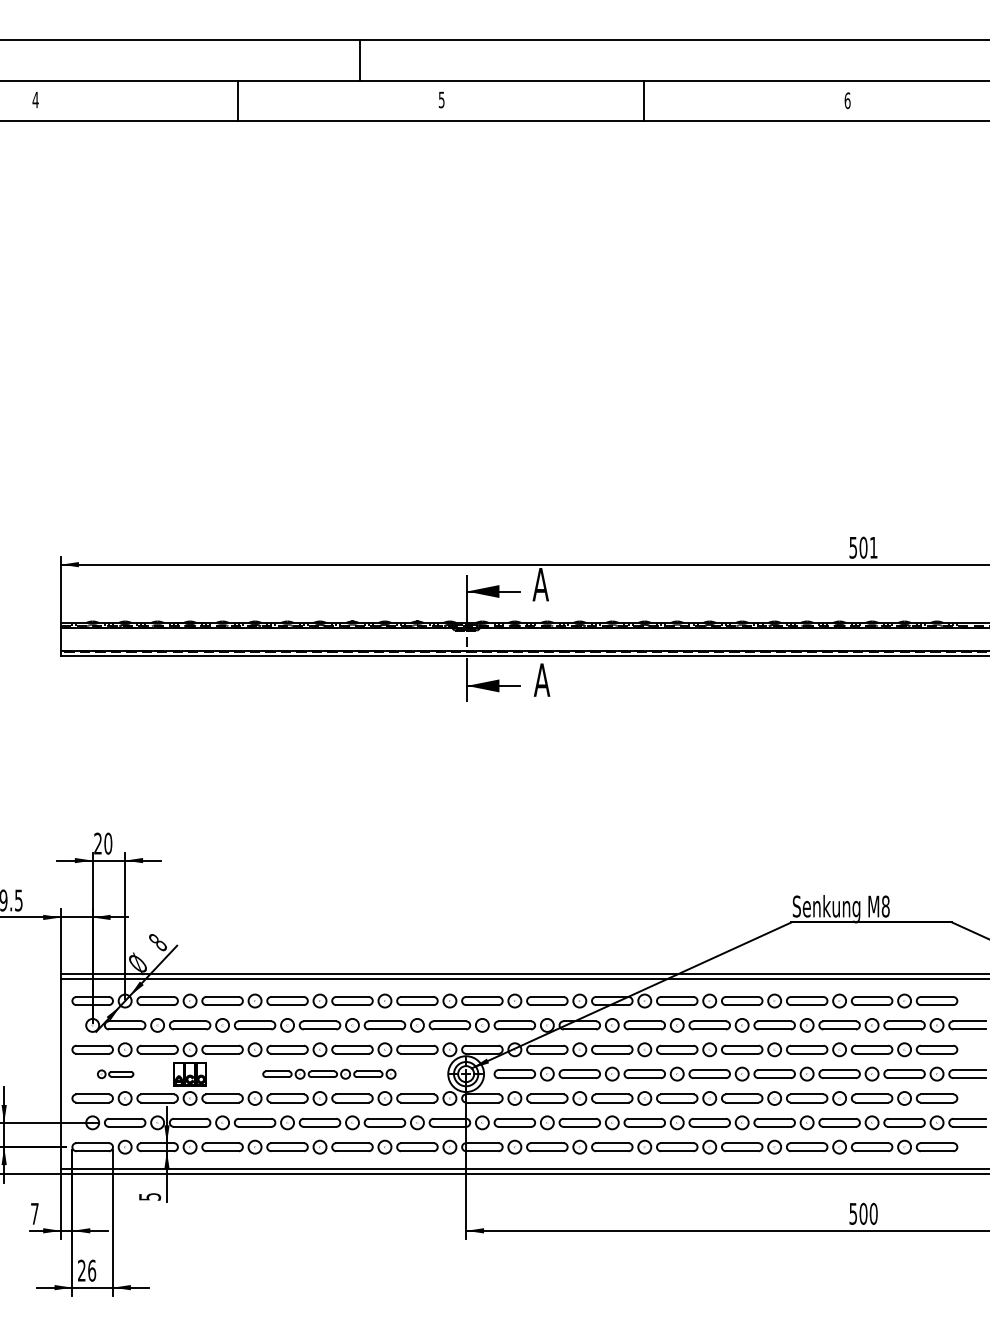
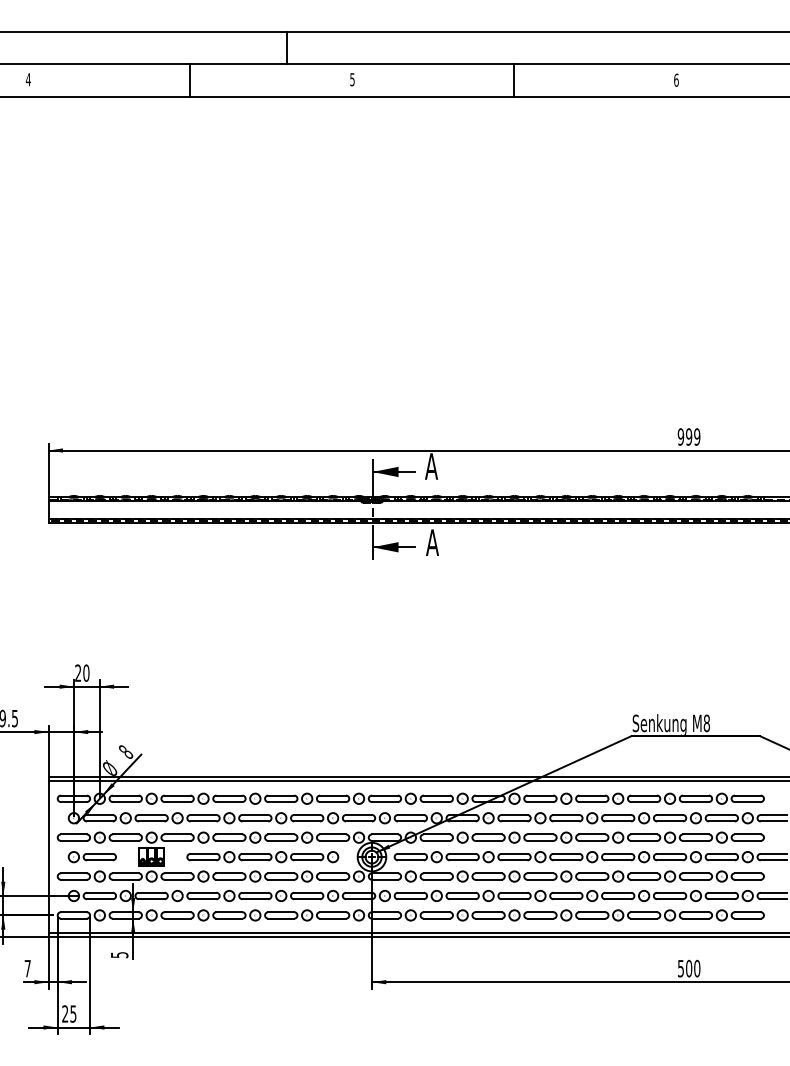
text: (862, 547) -> (688, 436), 501 -> 999
part: (114, 1074) -> (91, 857), size x1.67
part: (328, 1074) -> (262, 857), size x1.43
text: (92, 1270) -> (73, 1013), 26 -> 25

